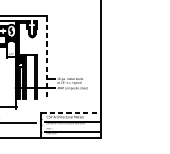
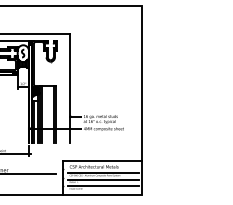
line: (46, 58) -> (69, 89), dashed -> solid
line: (71, 112) -> (102, 161), dashed -> solid
line: (71, 127) -> (102, 180), added

